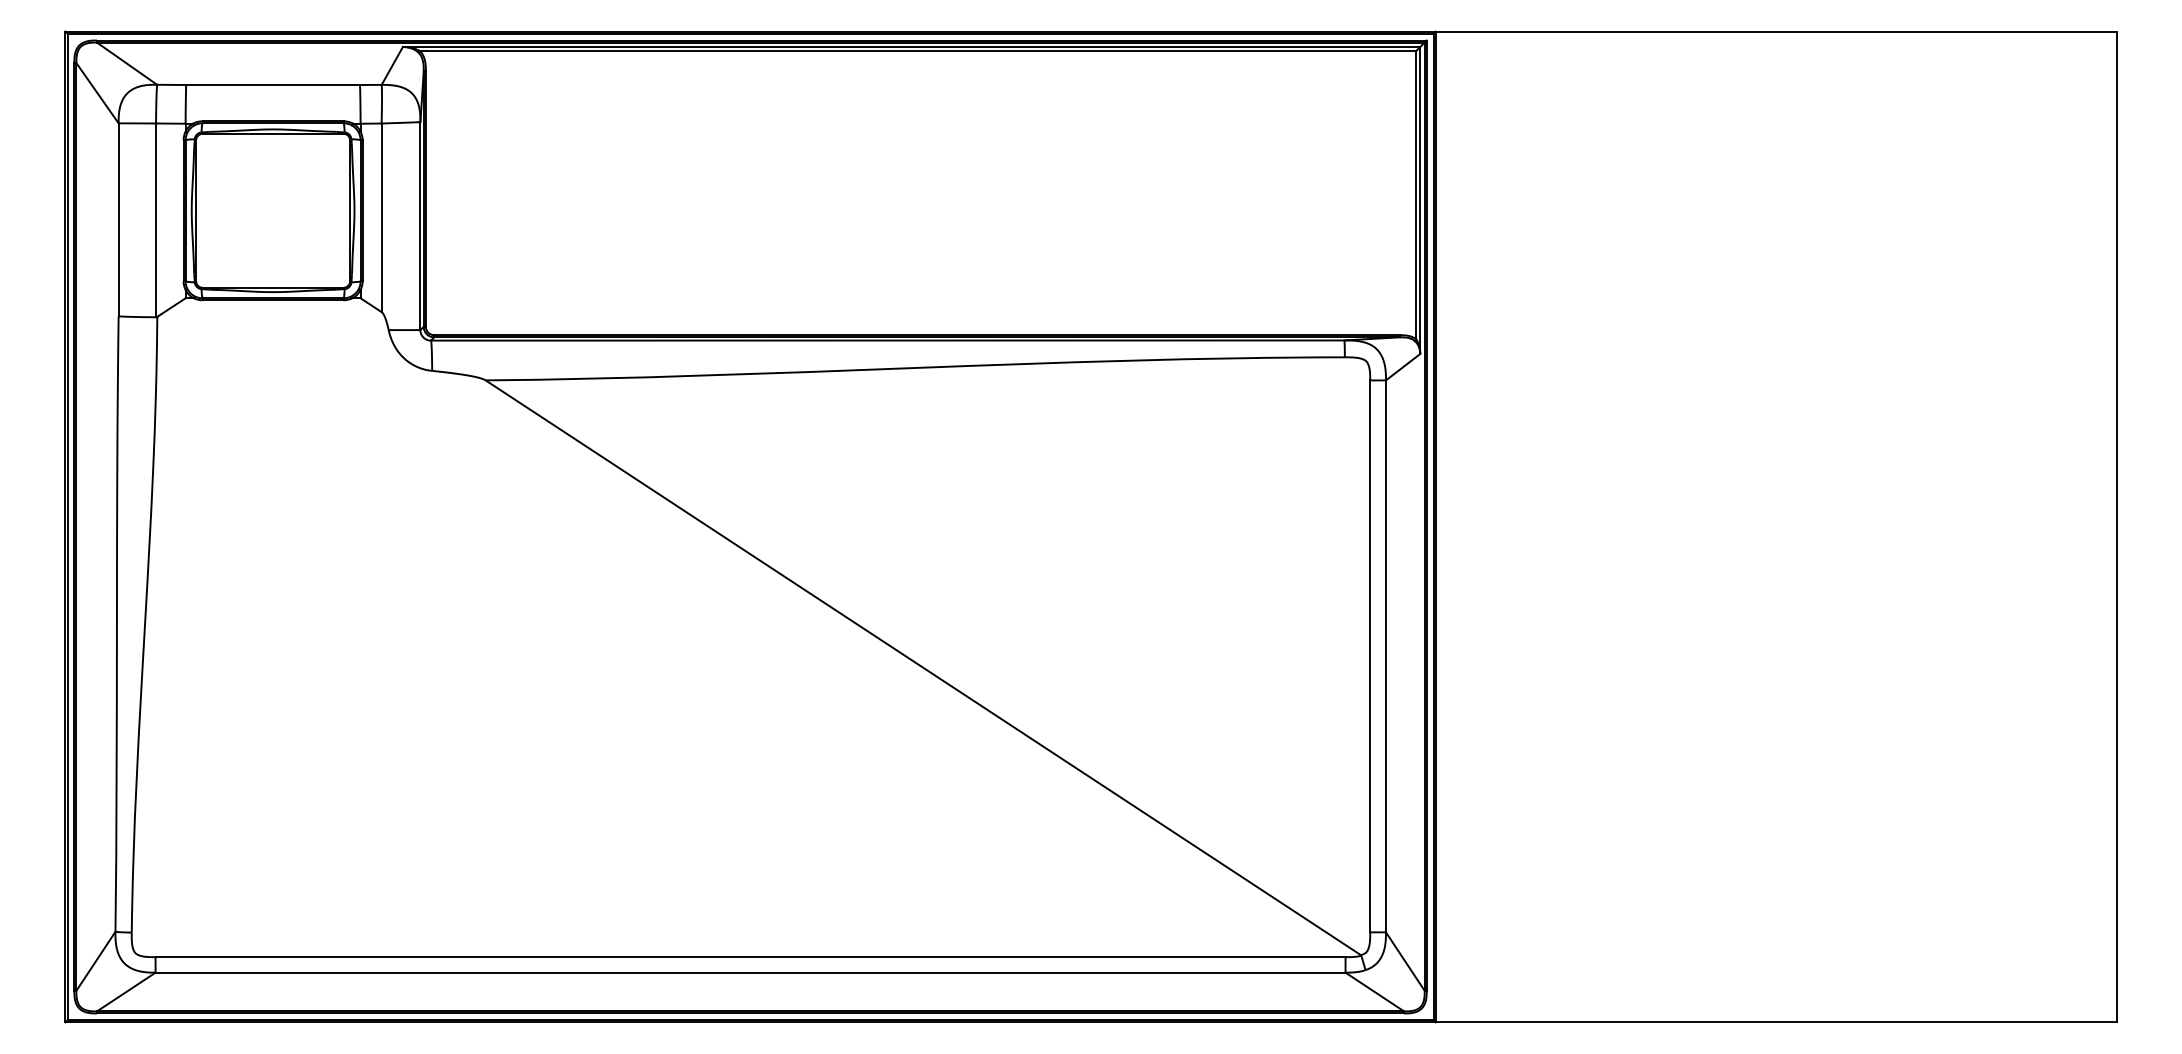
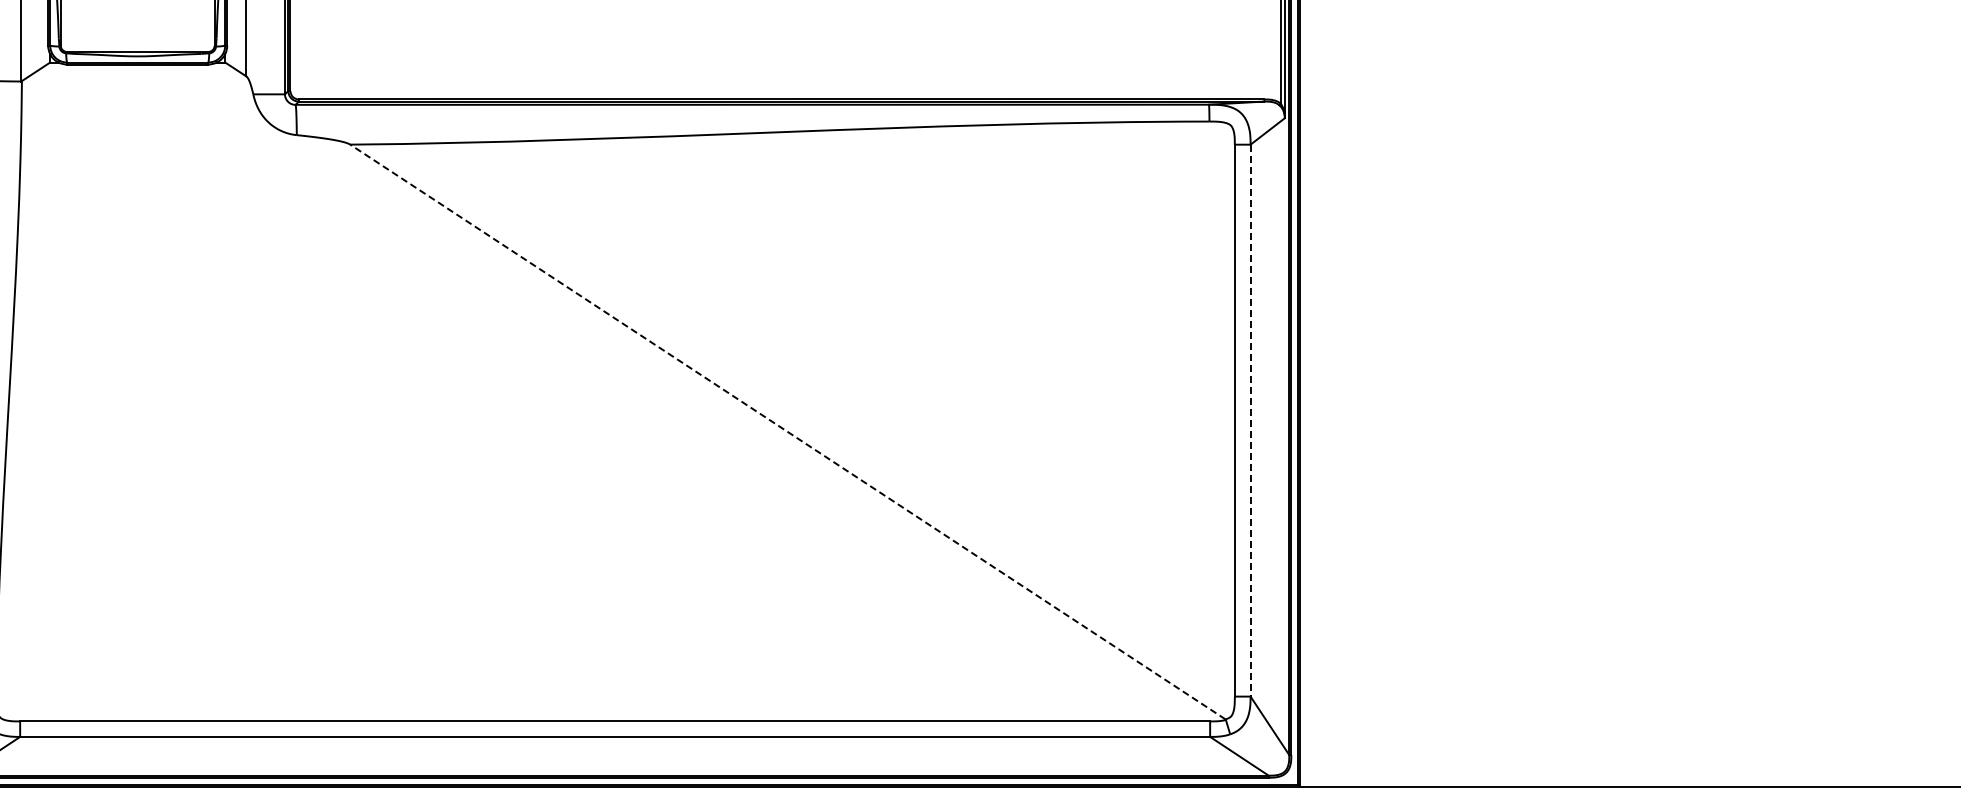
line: (1385, 656) -> (1250, 420), solid -> dashed
line: (923, 667) -> (788, 431), solid -> dashed

